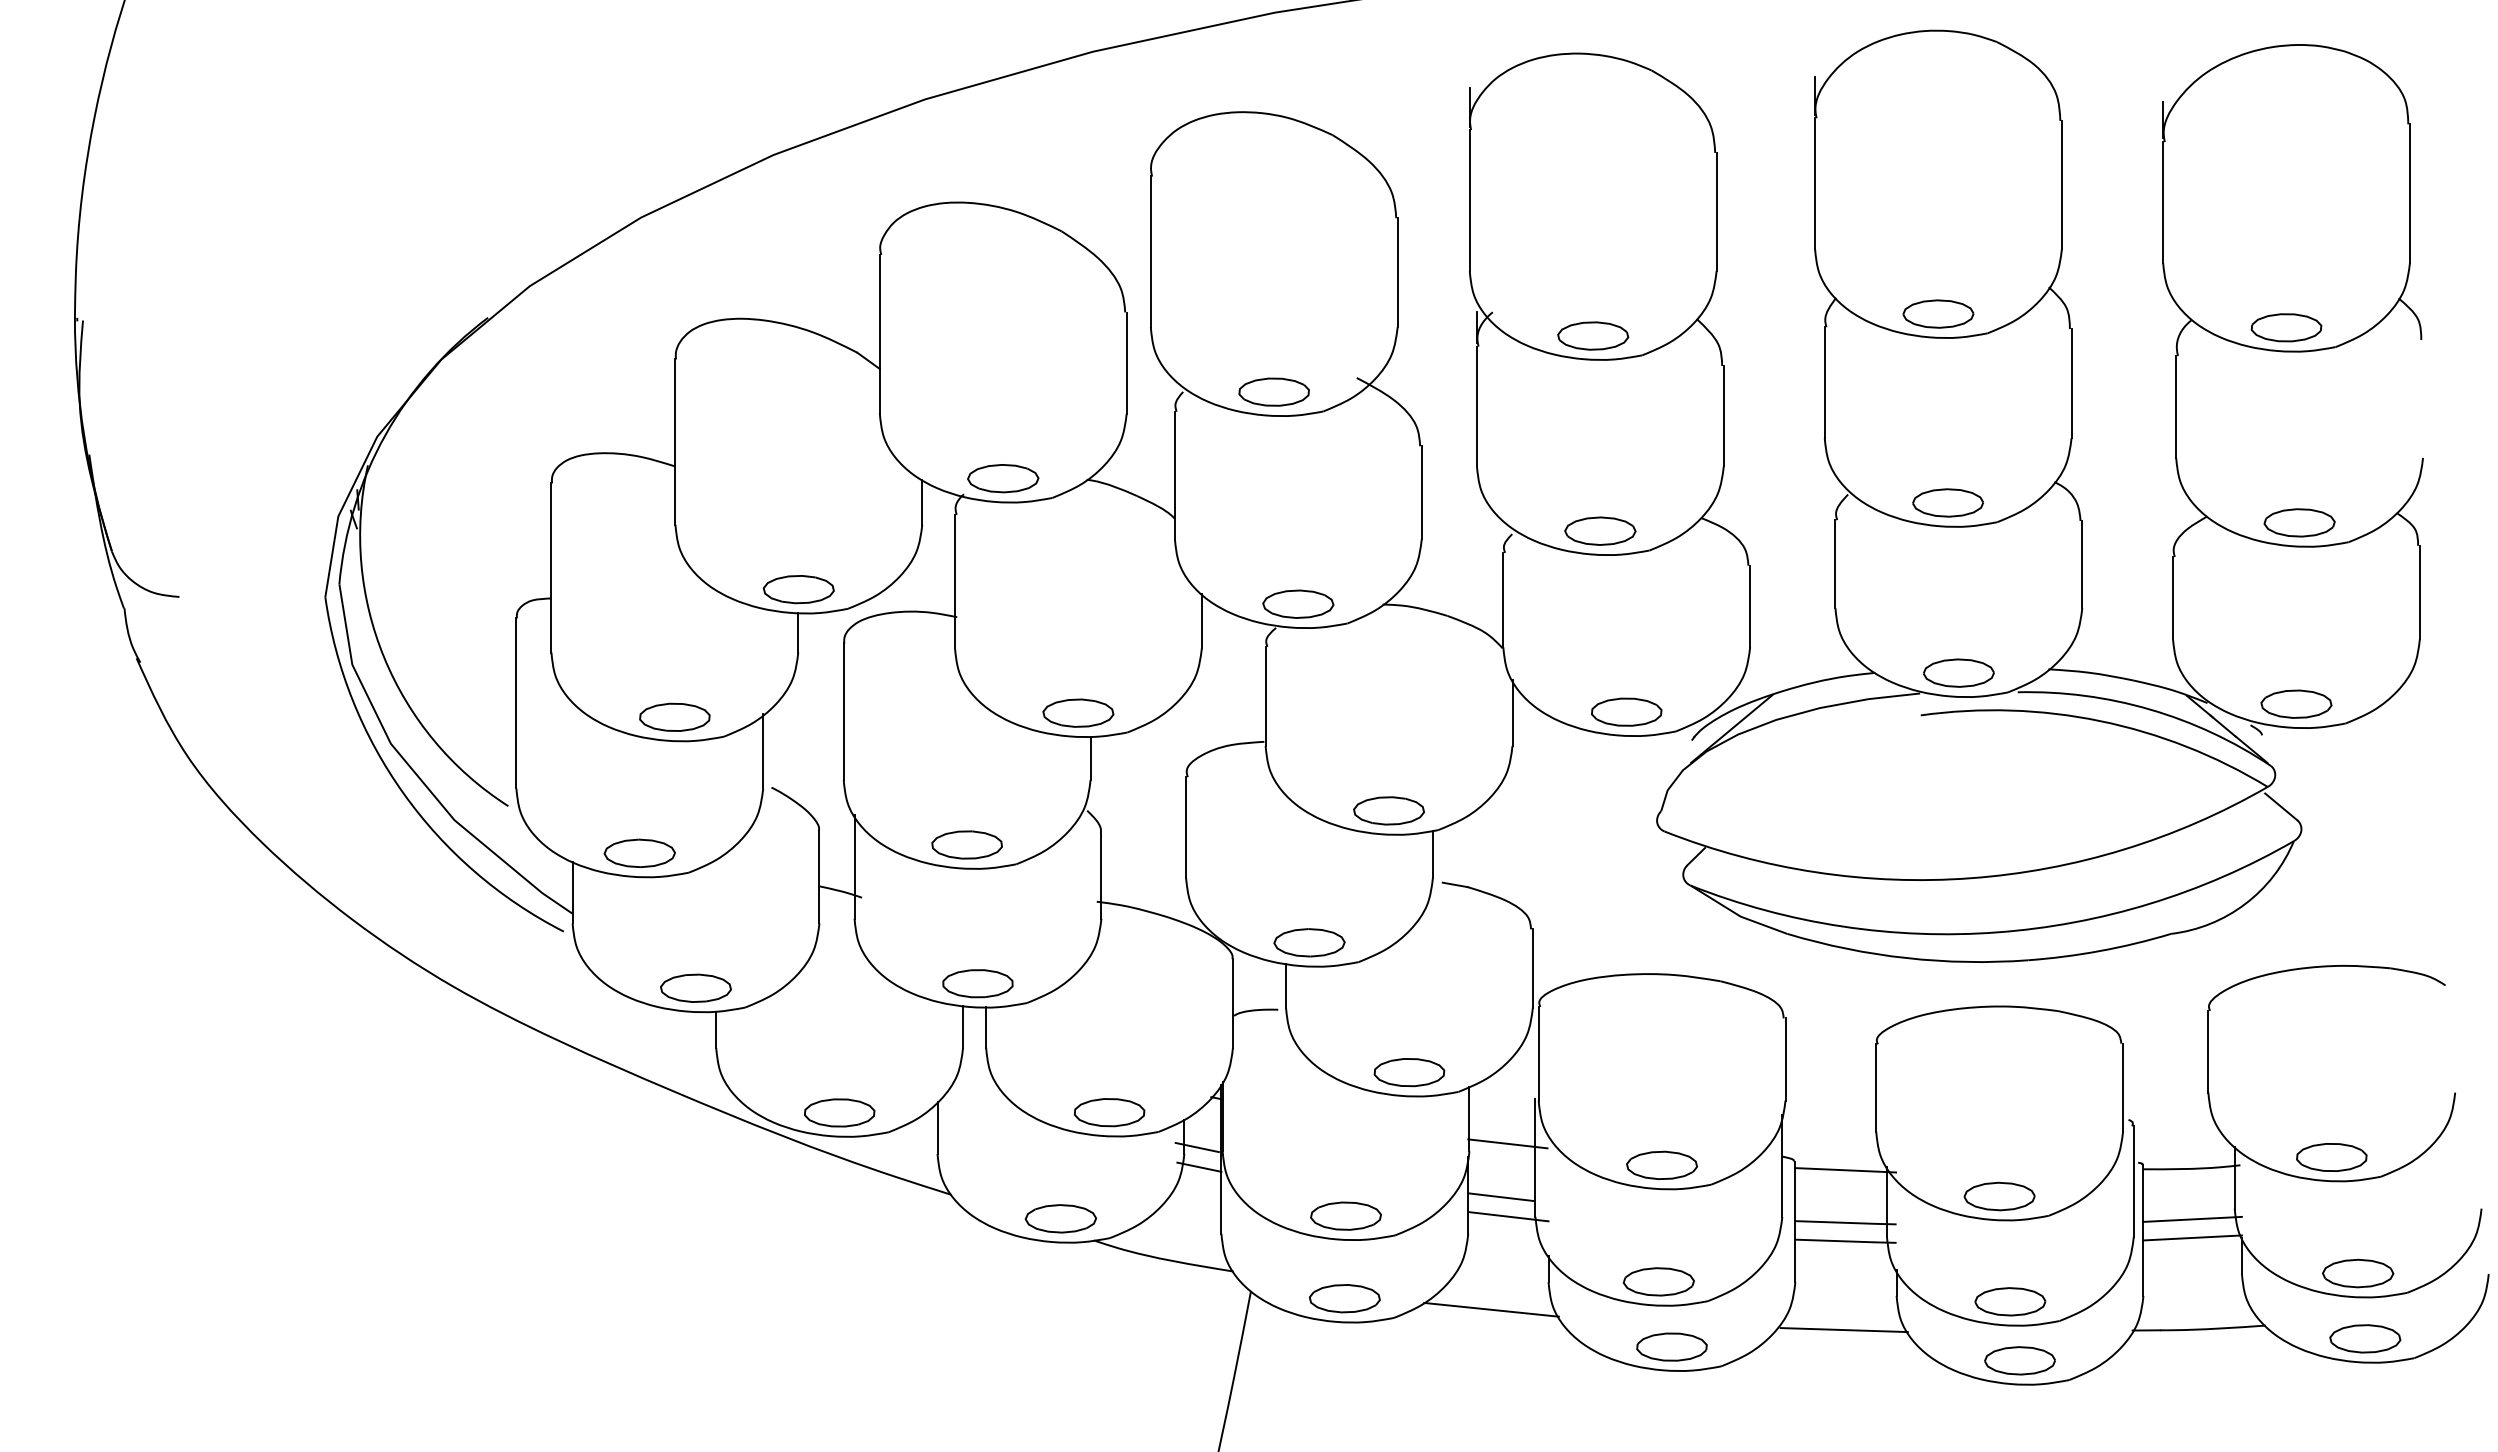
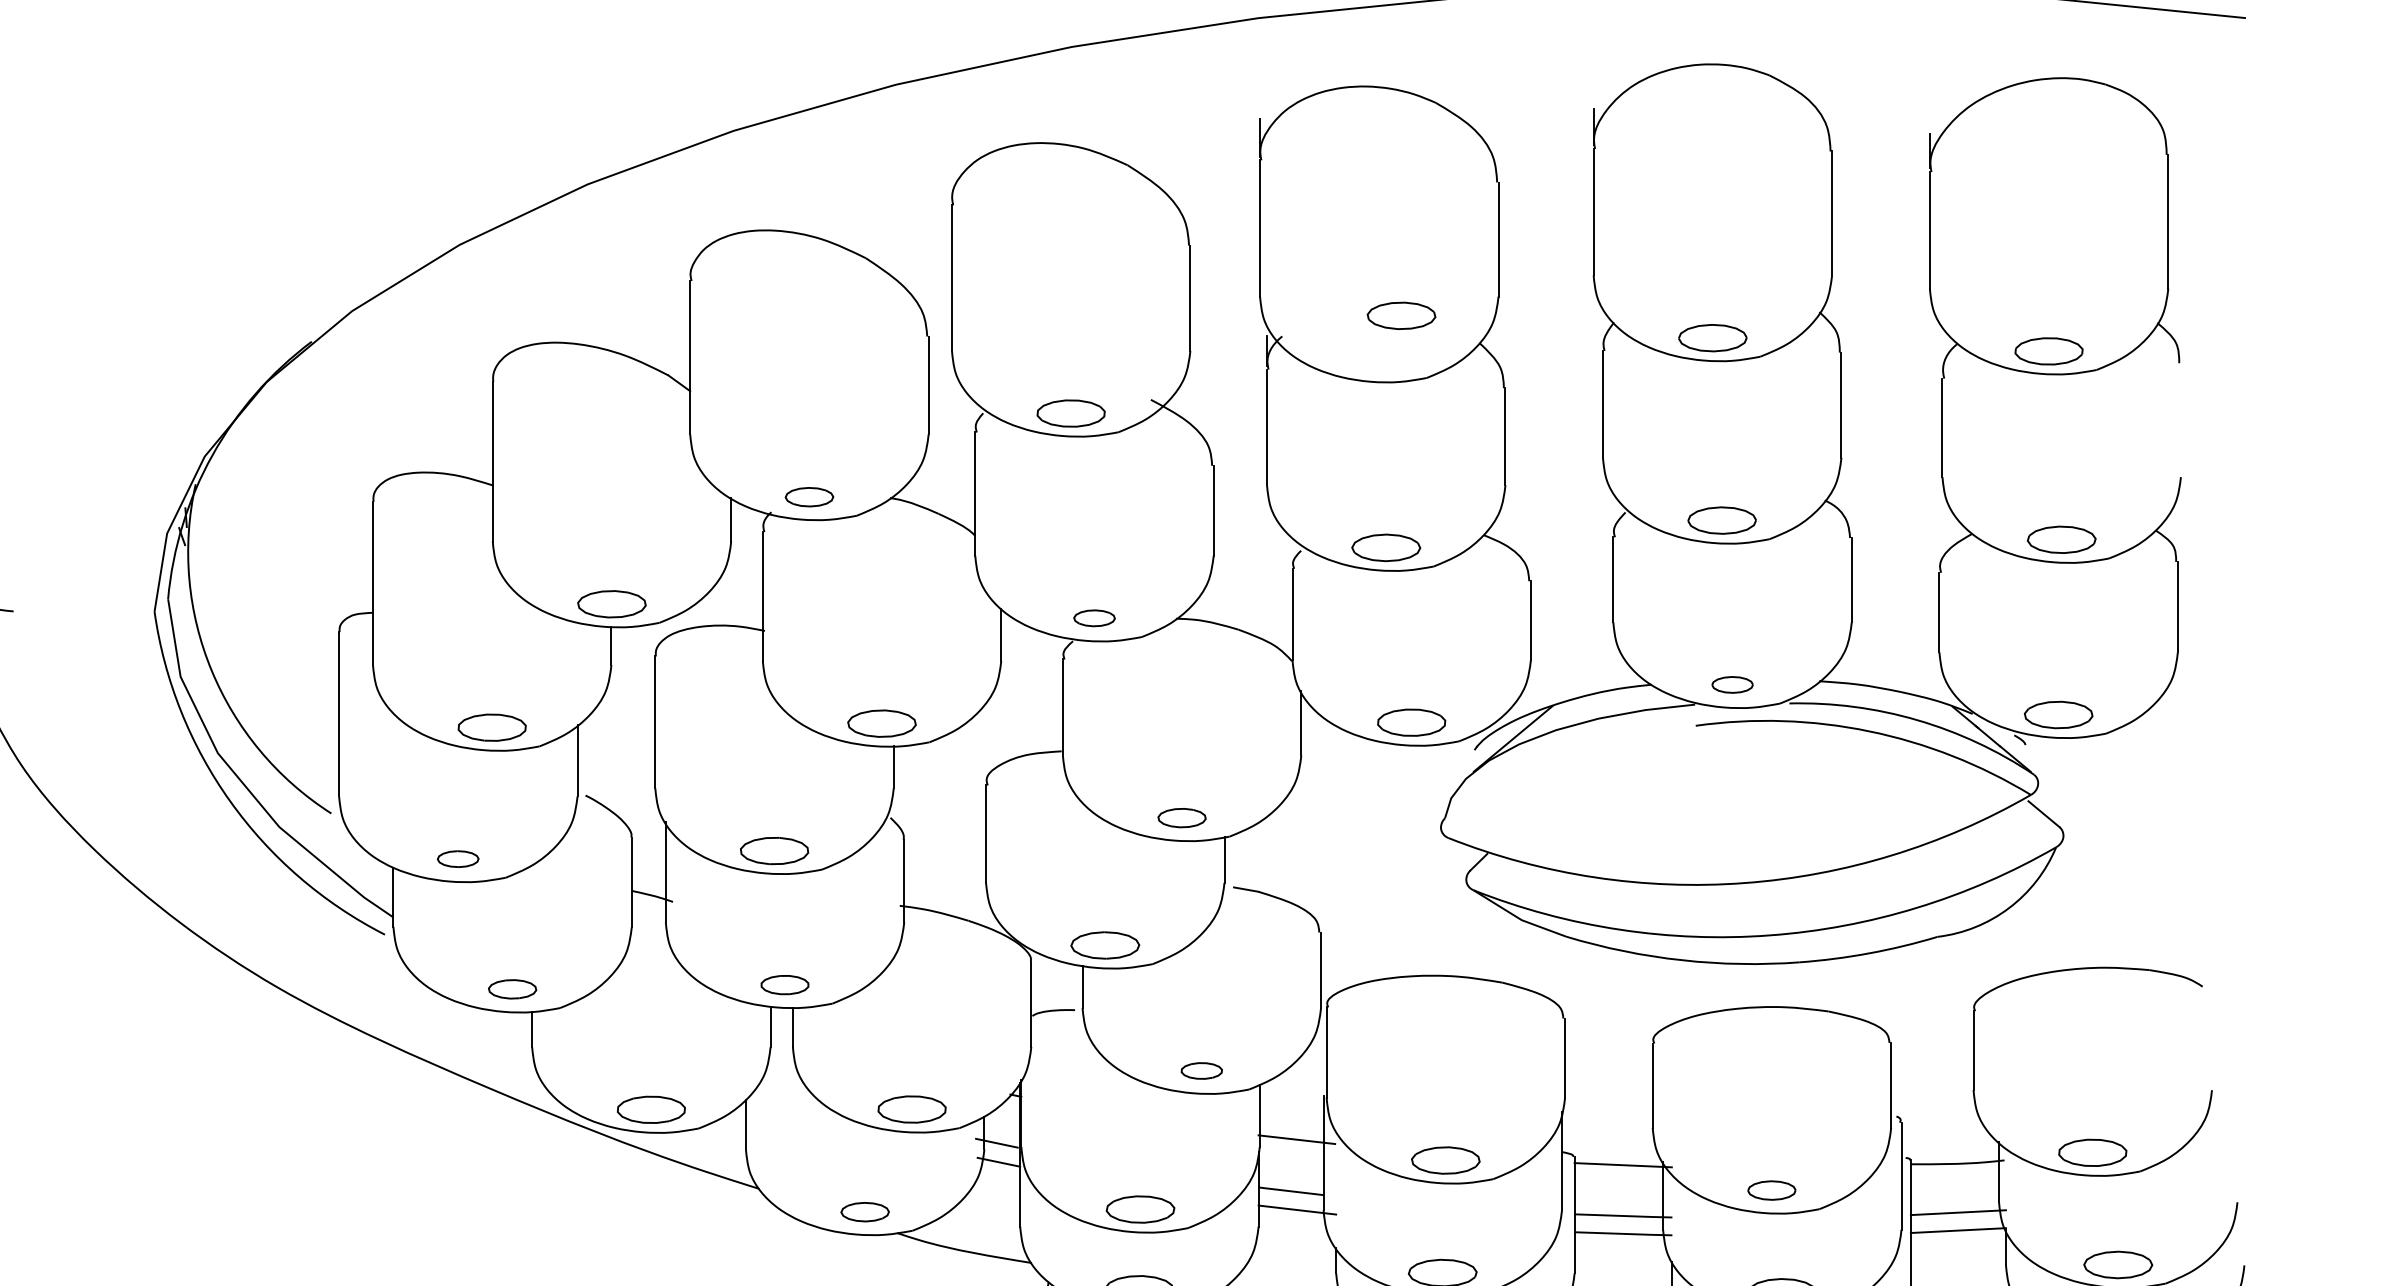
part: (1593, 335) -> (1401, 315), moved
part: (1003, 478) -> (809, 496), size x0.7
part: (1298, 603) -> (1094, 617), size x0.6
part: (1958, 672) -> (1732, 684), size x0.6
part: (1388, 810) -> (1181, 817), size x0.7
part: (639, 853) -> (458, 859), size x0.6
part: (977, 983) -> (784, 984), size x0.7
part: (695, 987) -> (512, 988), size x0.7
part: (1409, 1072) -> (1201, 1070), size x0.6
part: (1999, 1196) -> (1771, 1190), size x0.7
part: (1060, 1218) -> (864, 1211), size x0.7

